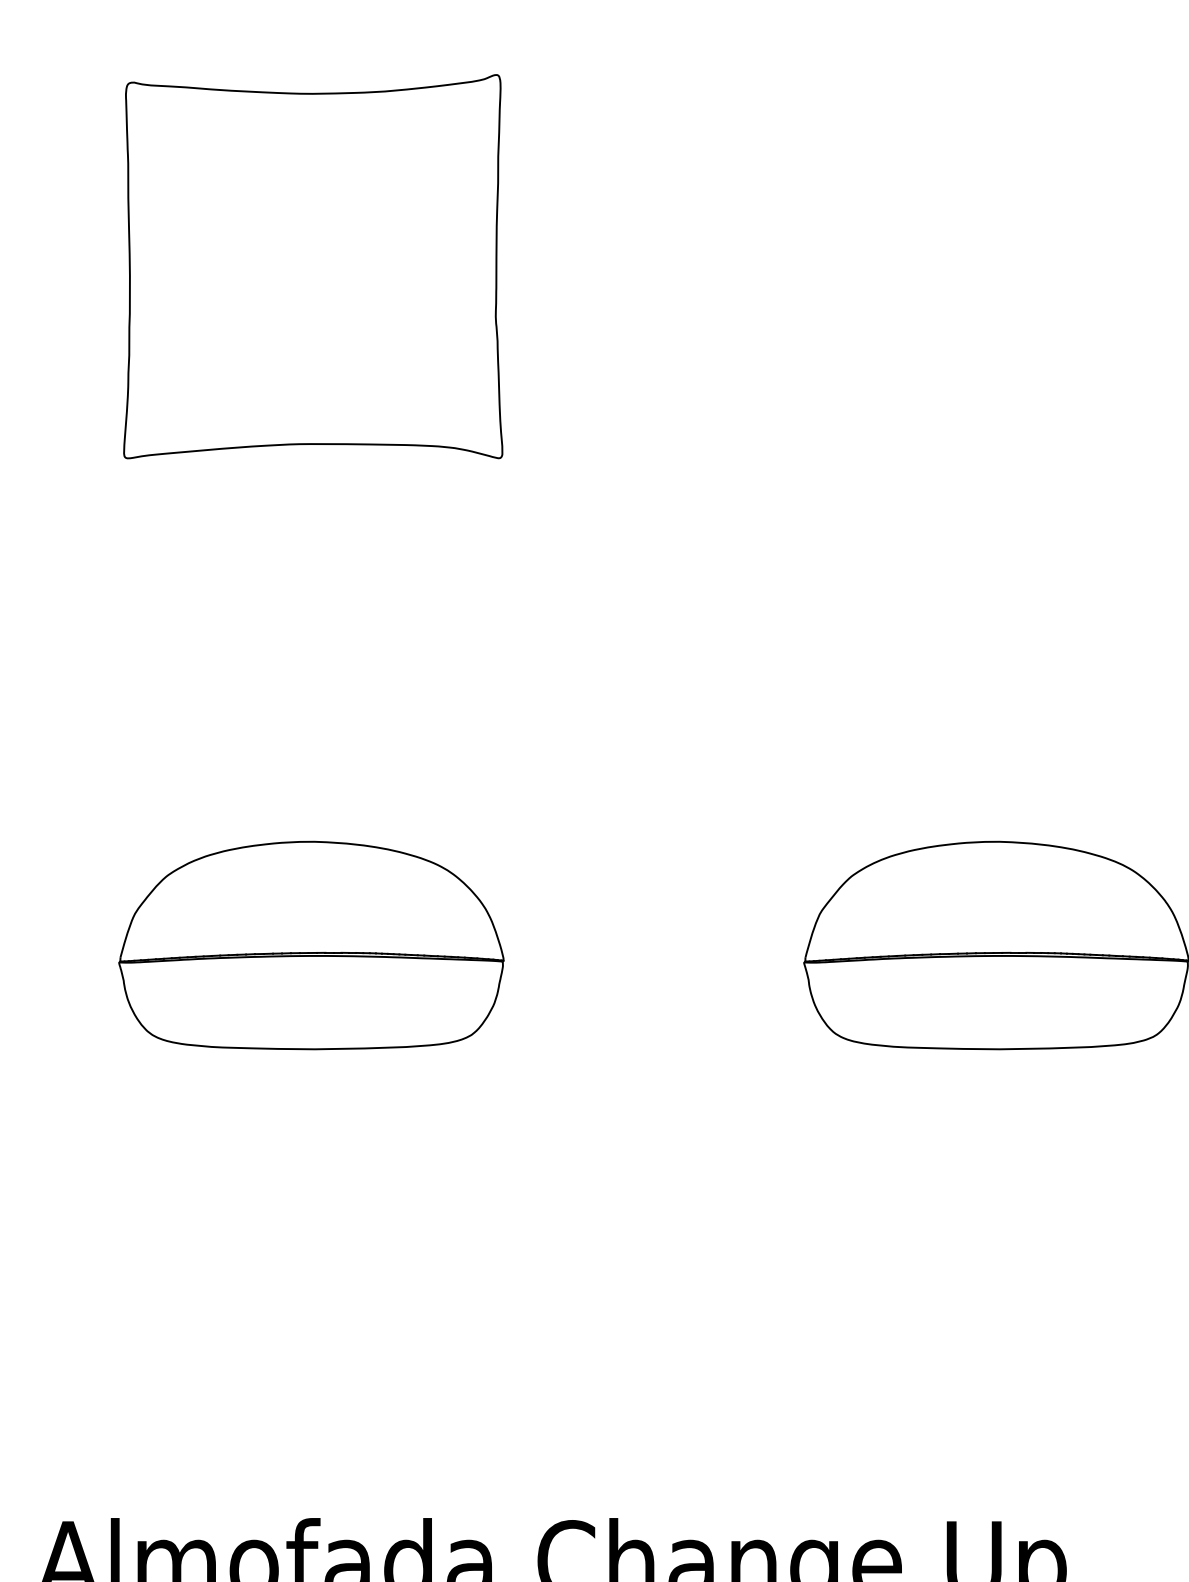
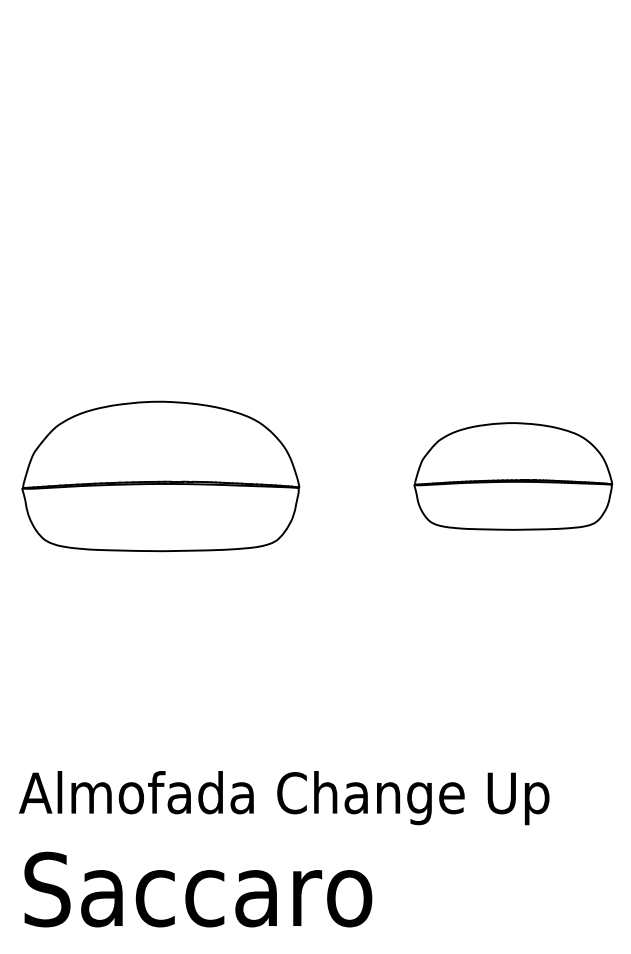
part: (312, 265) -> (161, 126), removed
part: (310, 945) -> (160, 476), size x1.4

